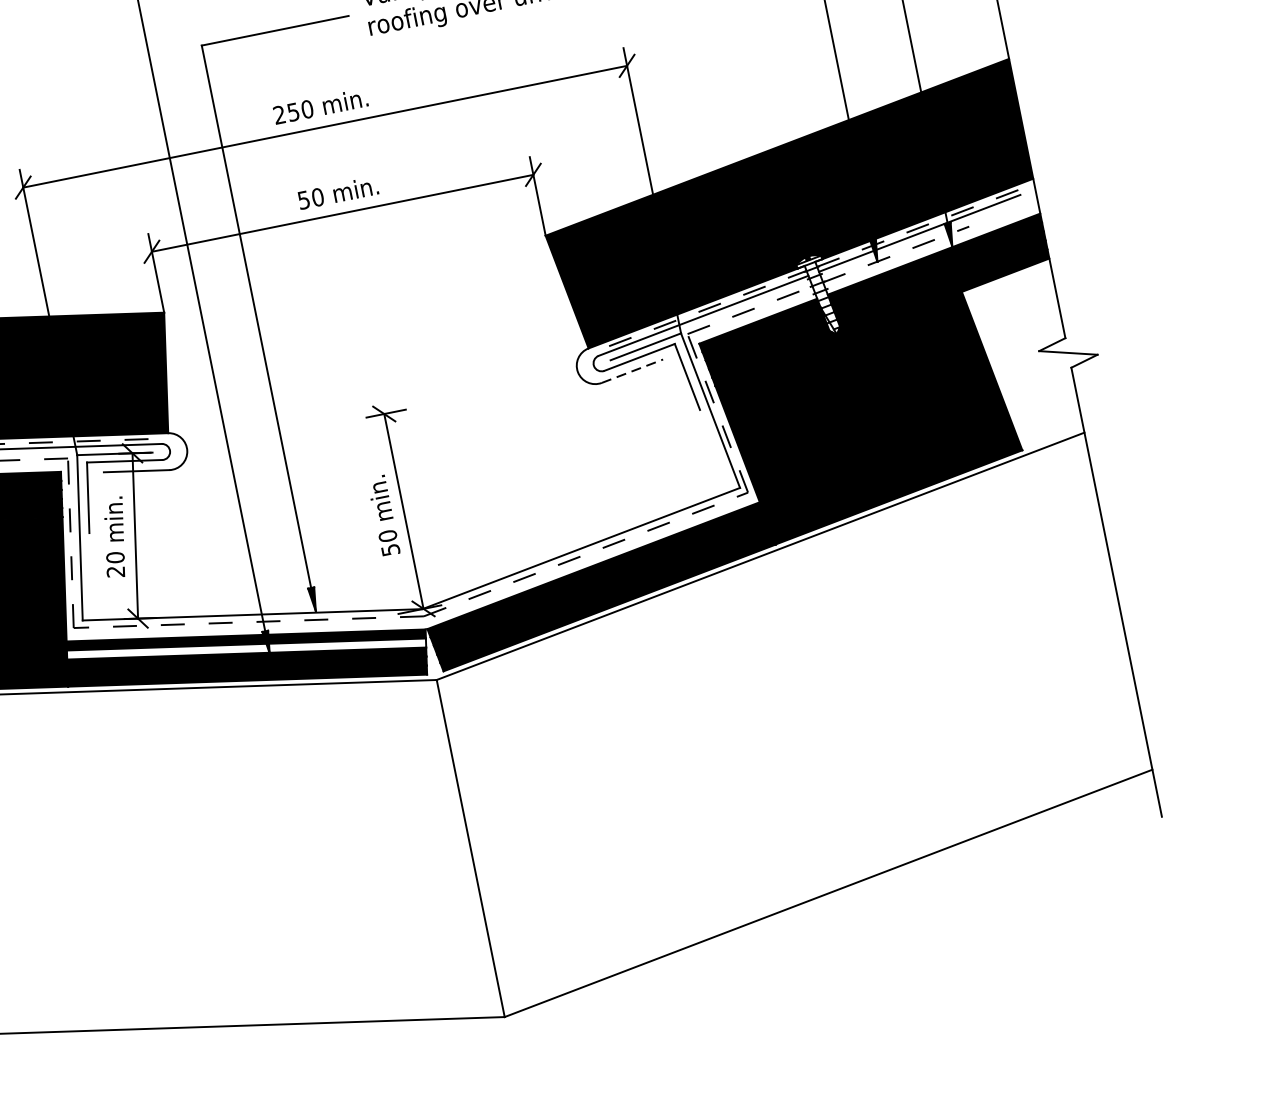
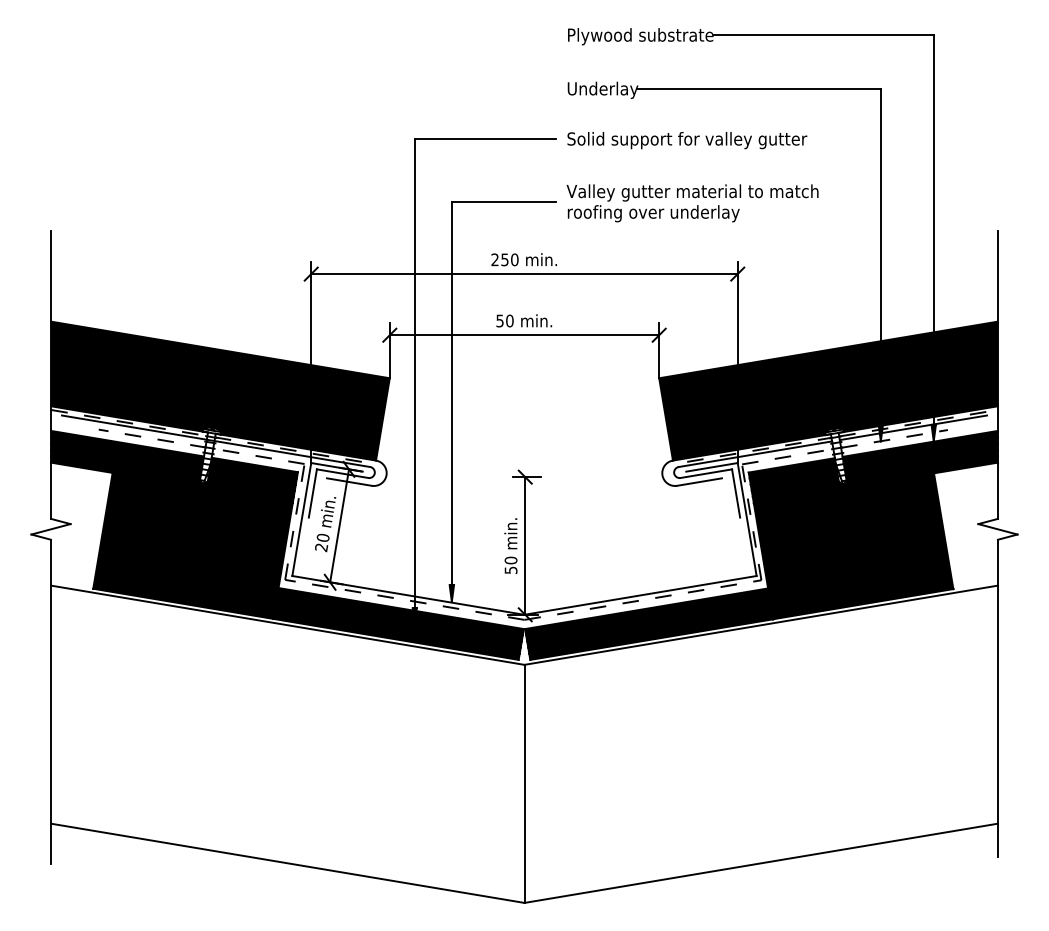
line: (632, 371) -> (699, 482), dashed -> solid
fill: (246, 648) -> (399, 617), added

